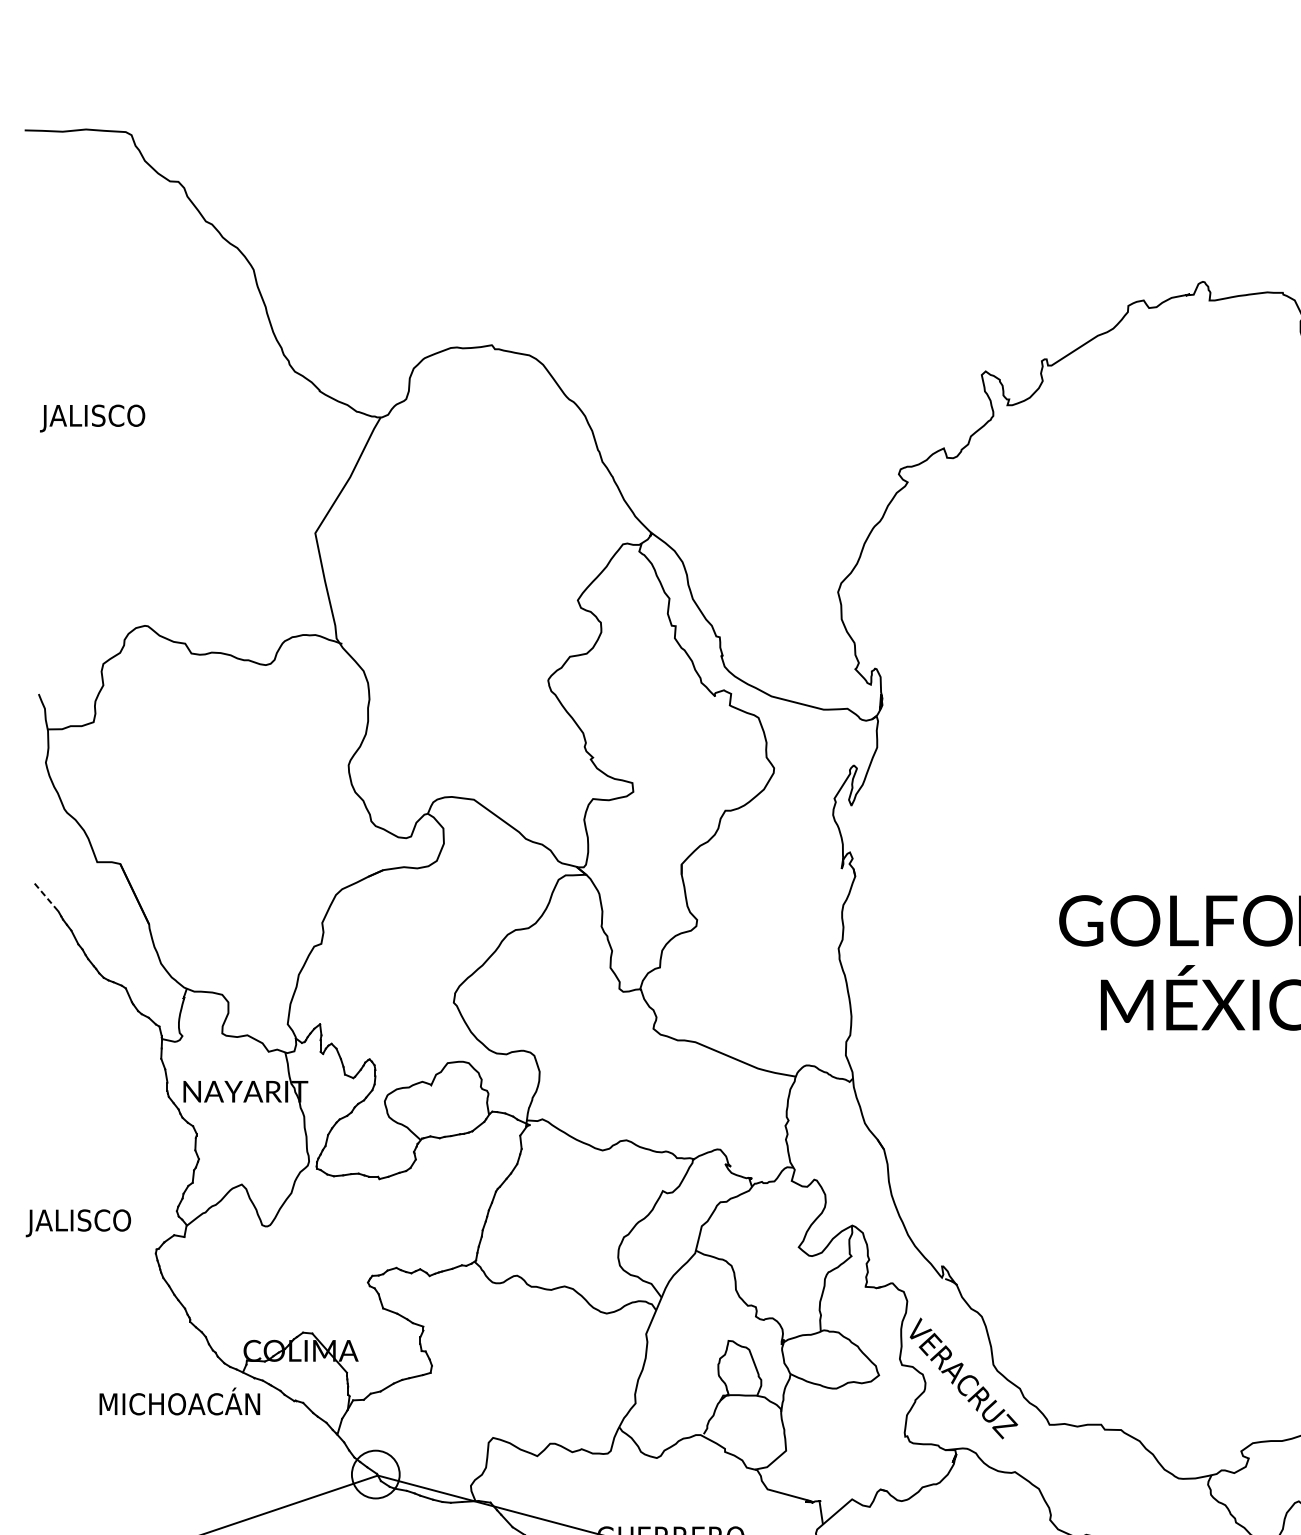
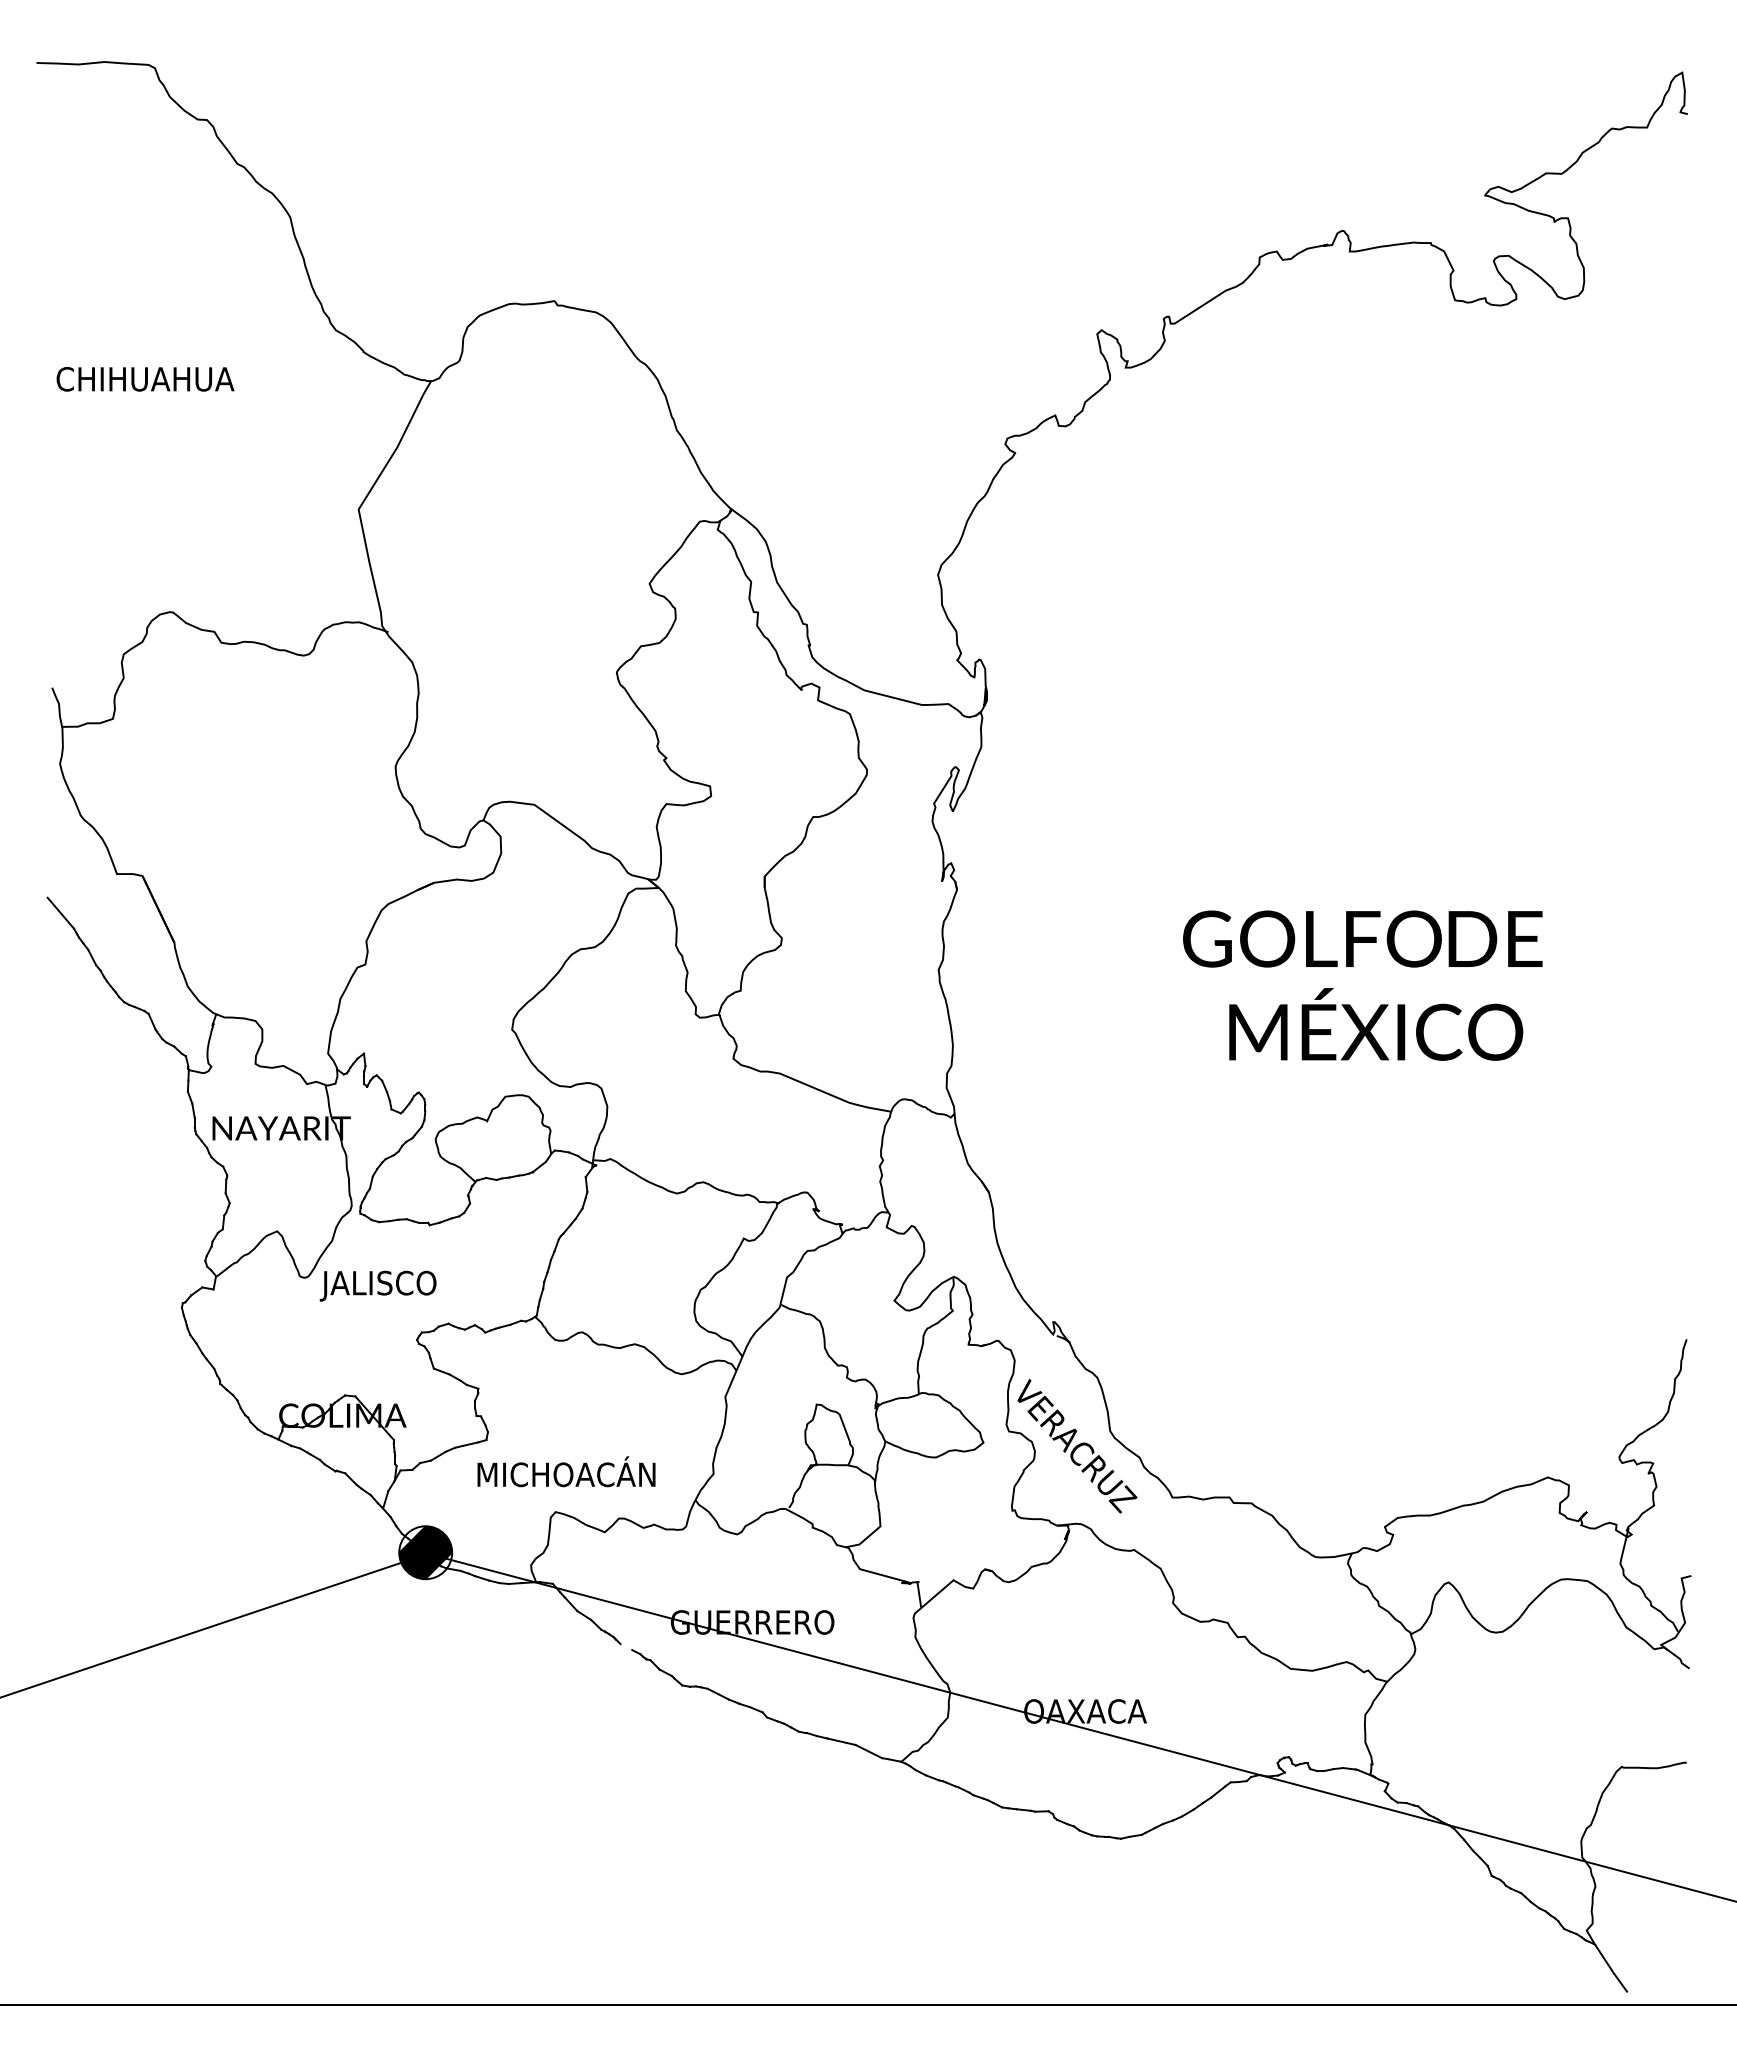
text: (121, 418) -> (143, 382), JALISCO -> CHIHUAHUA
line: (47, 897) -> (61, 913), dashed -> solid
text: (77, 1222) -> (377, 1285), moved
text: (179, 1401) -> (566, 1471), moved
hatch: (375, 1474) -> (425, 1552), added

